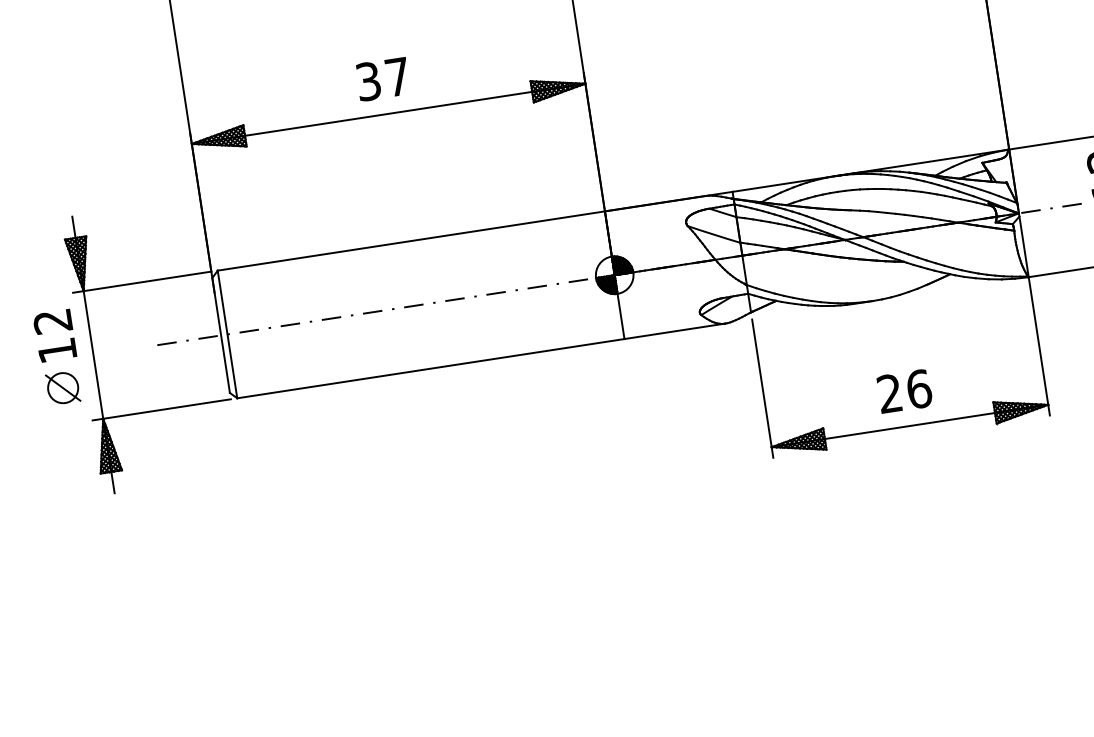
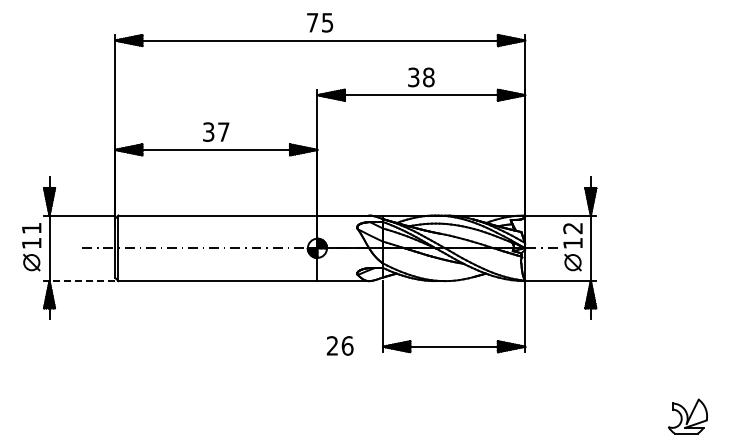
text: (52, 321) -> (31, 228), 12 -> 11
text: (903, 390) -> (339, 345), moved
line: (167, 409) -> (82, 281), solid -> dashed

